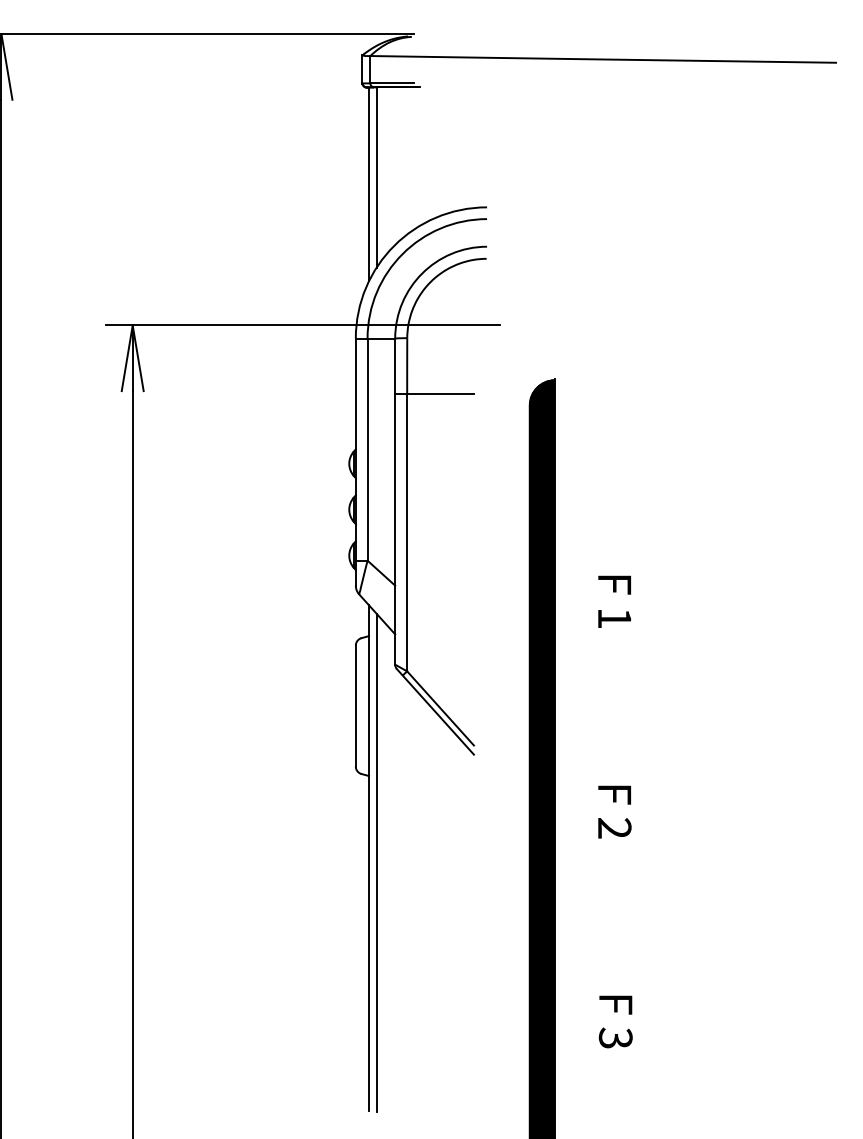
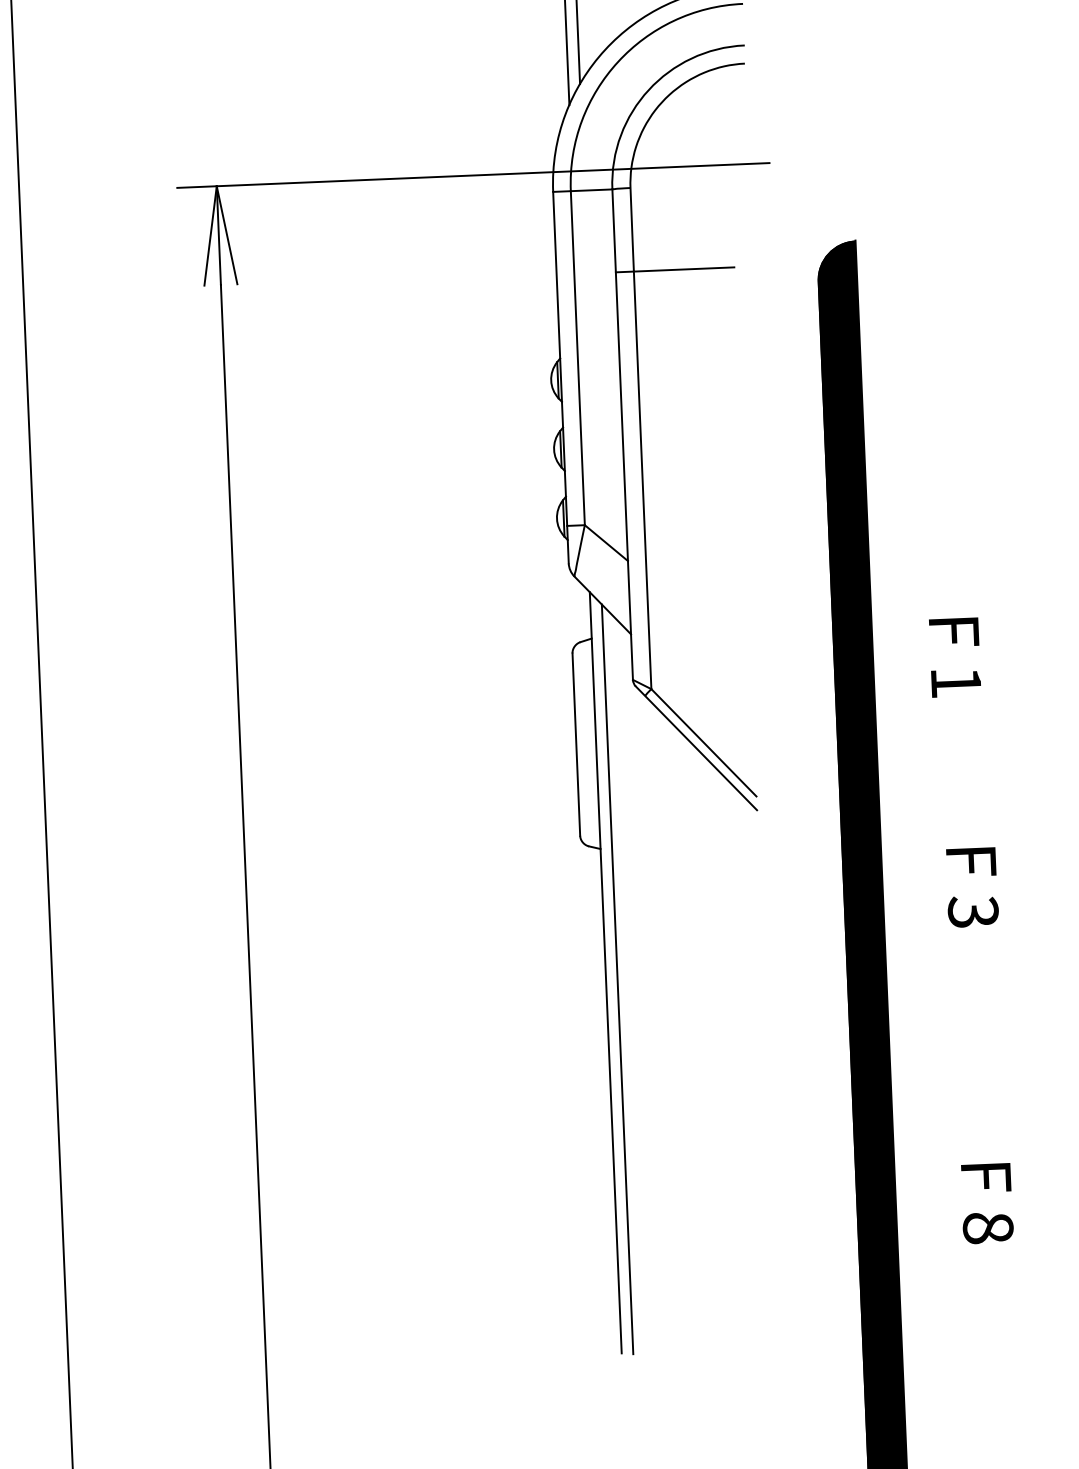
text: (614, 601) -> (954, 657), moved
text: (613, 827) -> (971, 910), 2 -> 3
text: (615, 1037) -> (987, 1226), 3 -> 8

